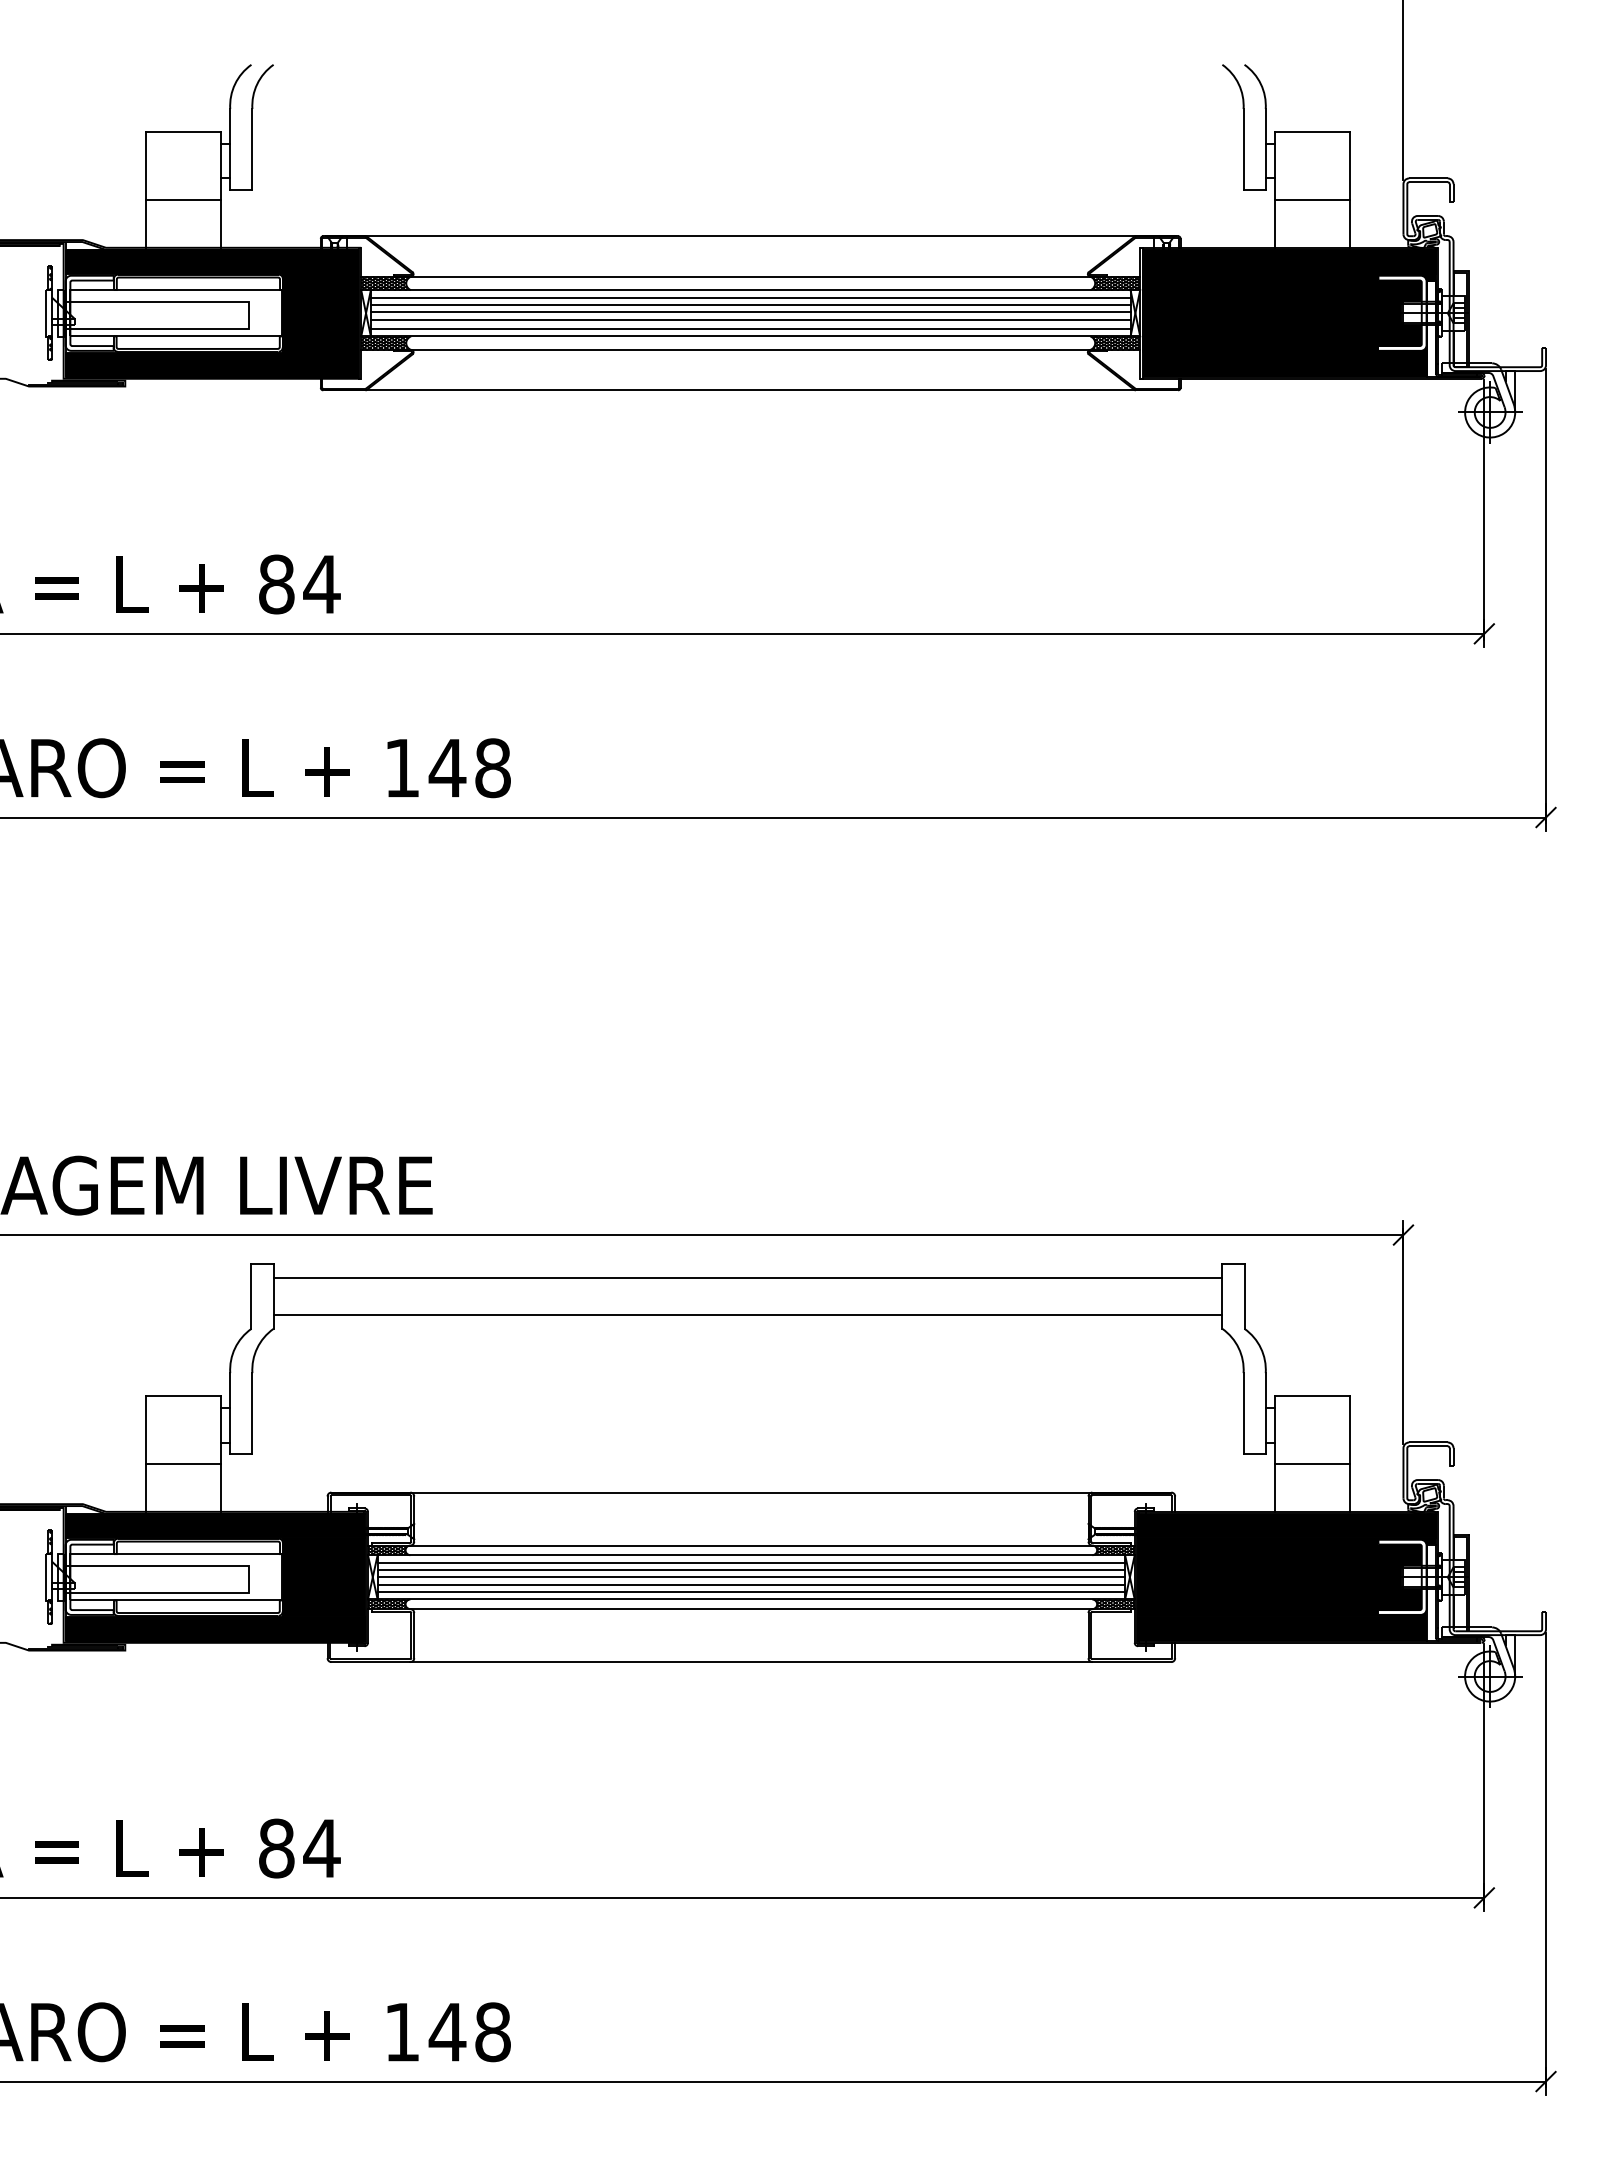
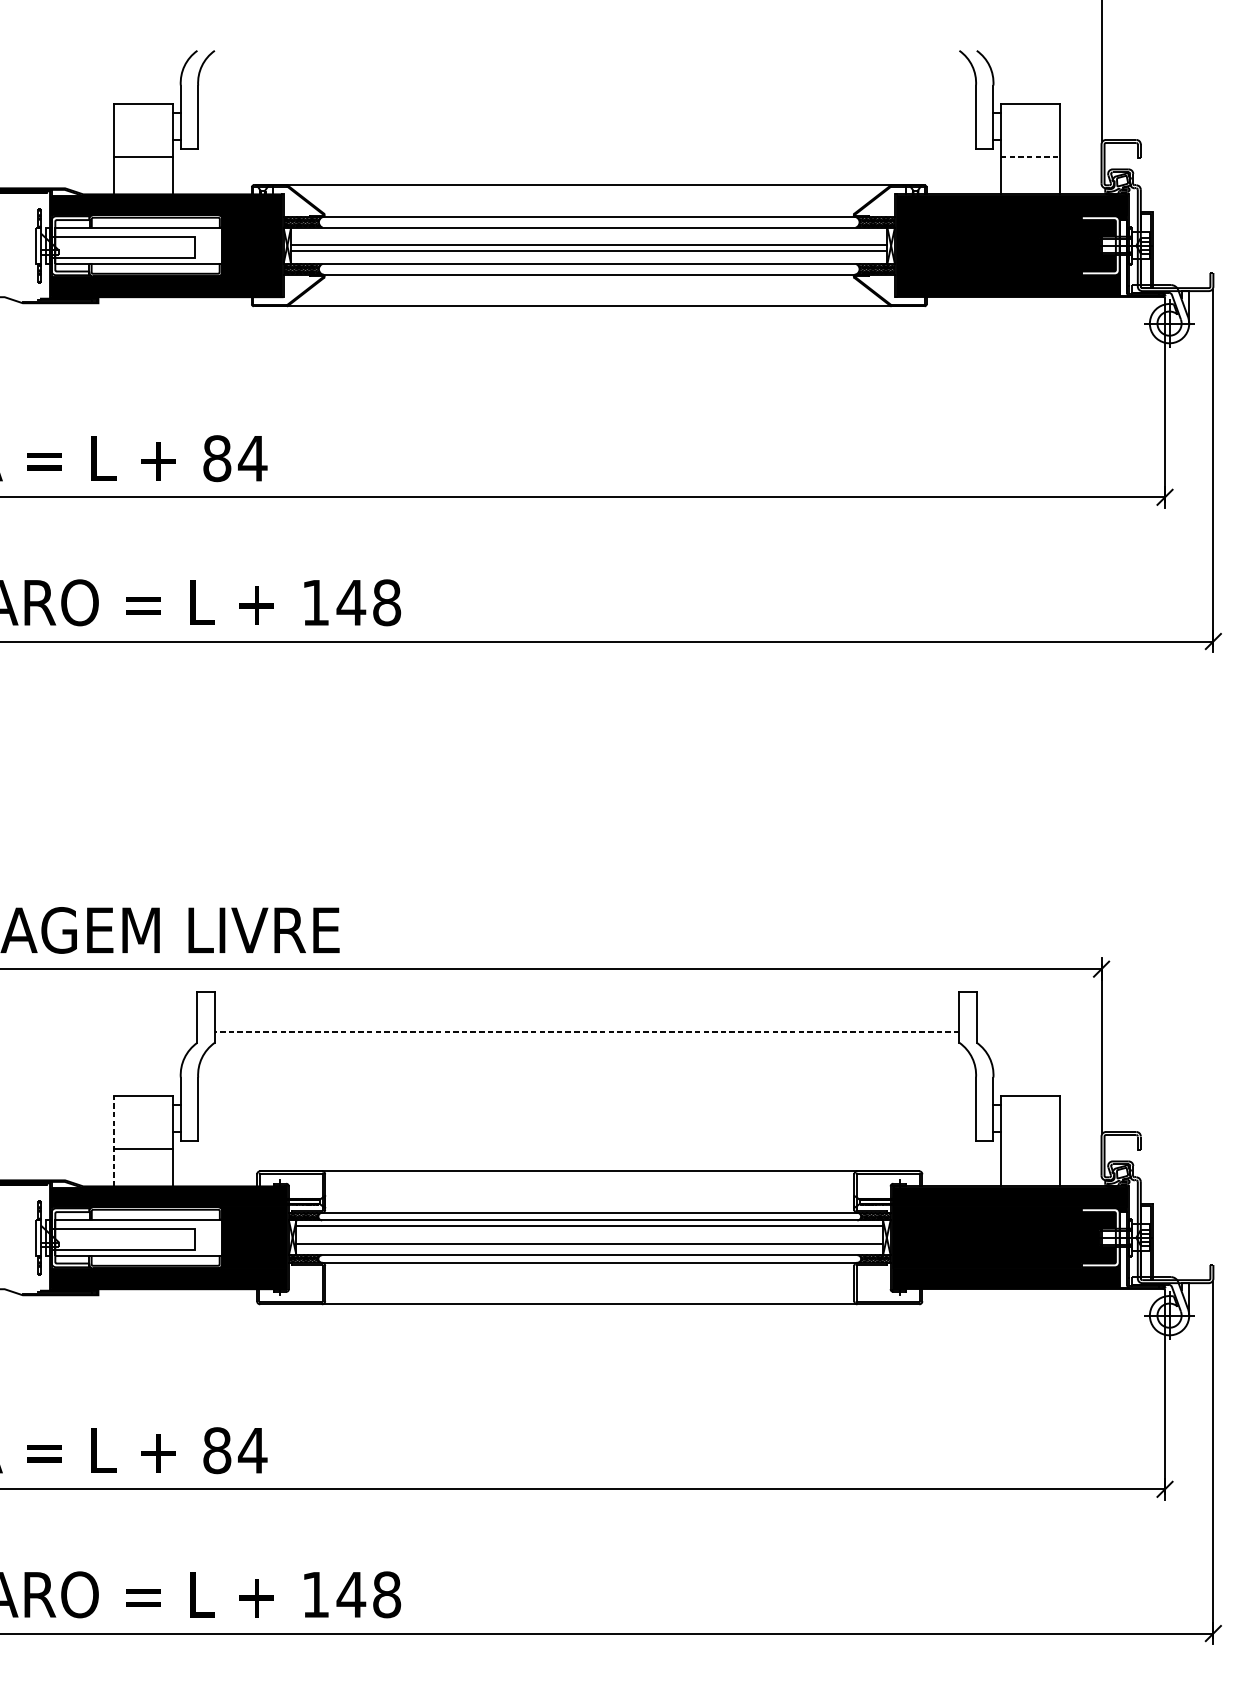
line: (1312, 199) -> (1030, 156), solid -> dashed
line: (750, 297) -> (589, 233), removed
line: (750, 304) -> (589, 238), removed
line: (750, 329) -> (589, 258), removed
line: (747, 1277) -> (586, 1002), removed
line: (747, 1315) -> (586, 1032), solid -> dashed
line: (145, 1454) -> (114, 1141), solid -> dashed
line: (1312, 1463) -> (1030, 1148), removed
line: (751, 1569) -> (589, 1231), removed
line: (751, 1577) -> (589, 1237), removed
line: (751, 1592) -> (589, 1249), removed

